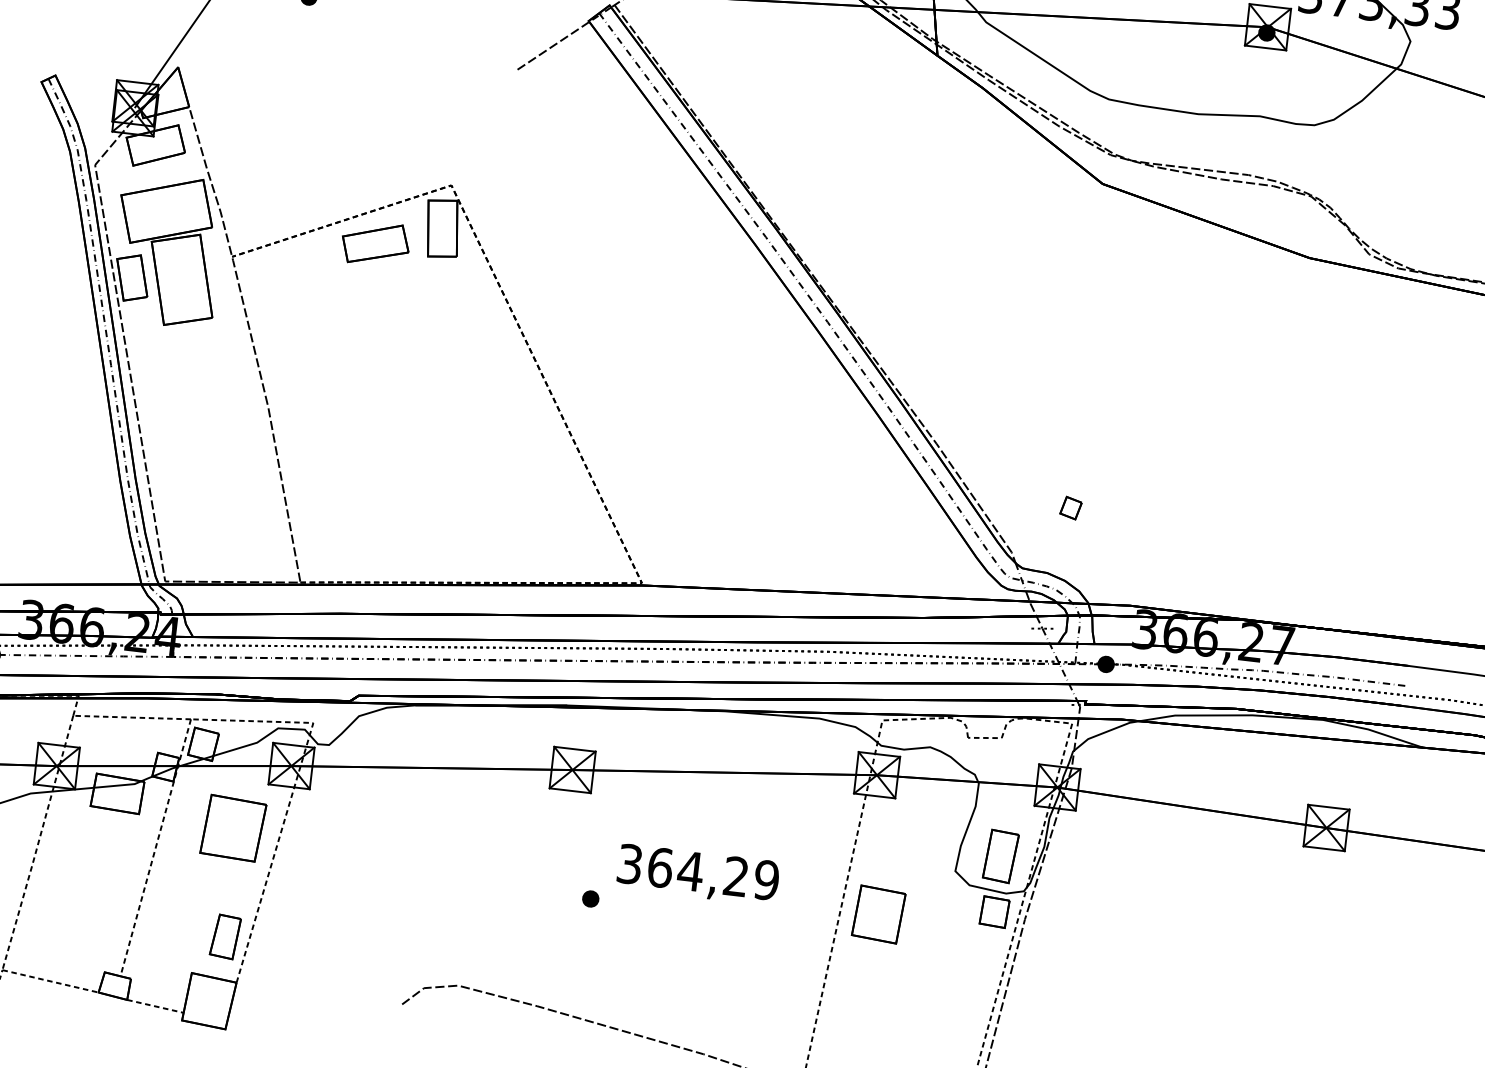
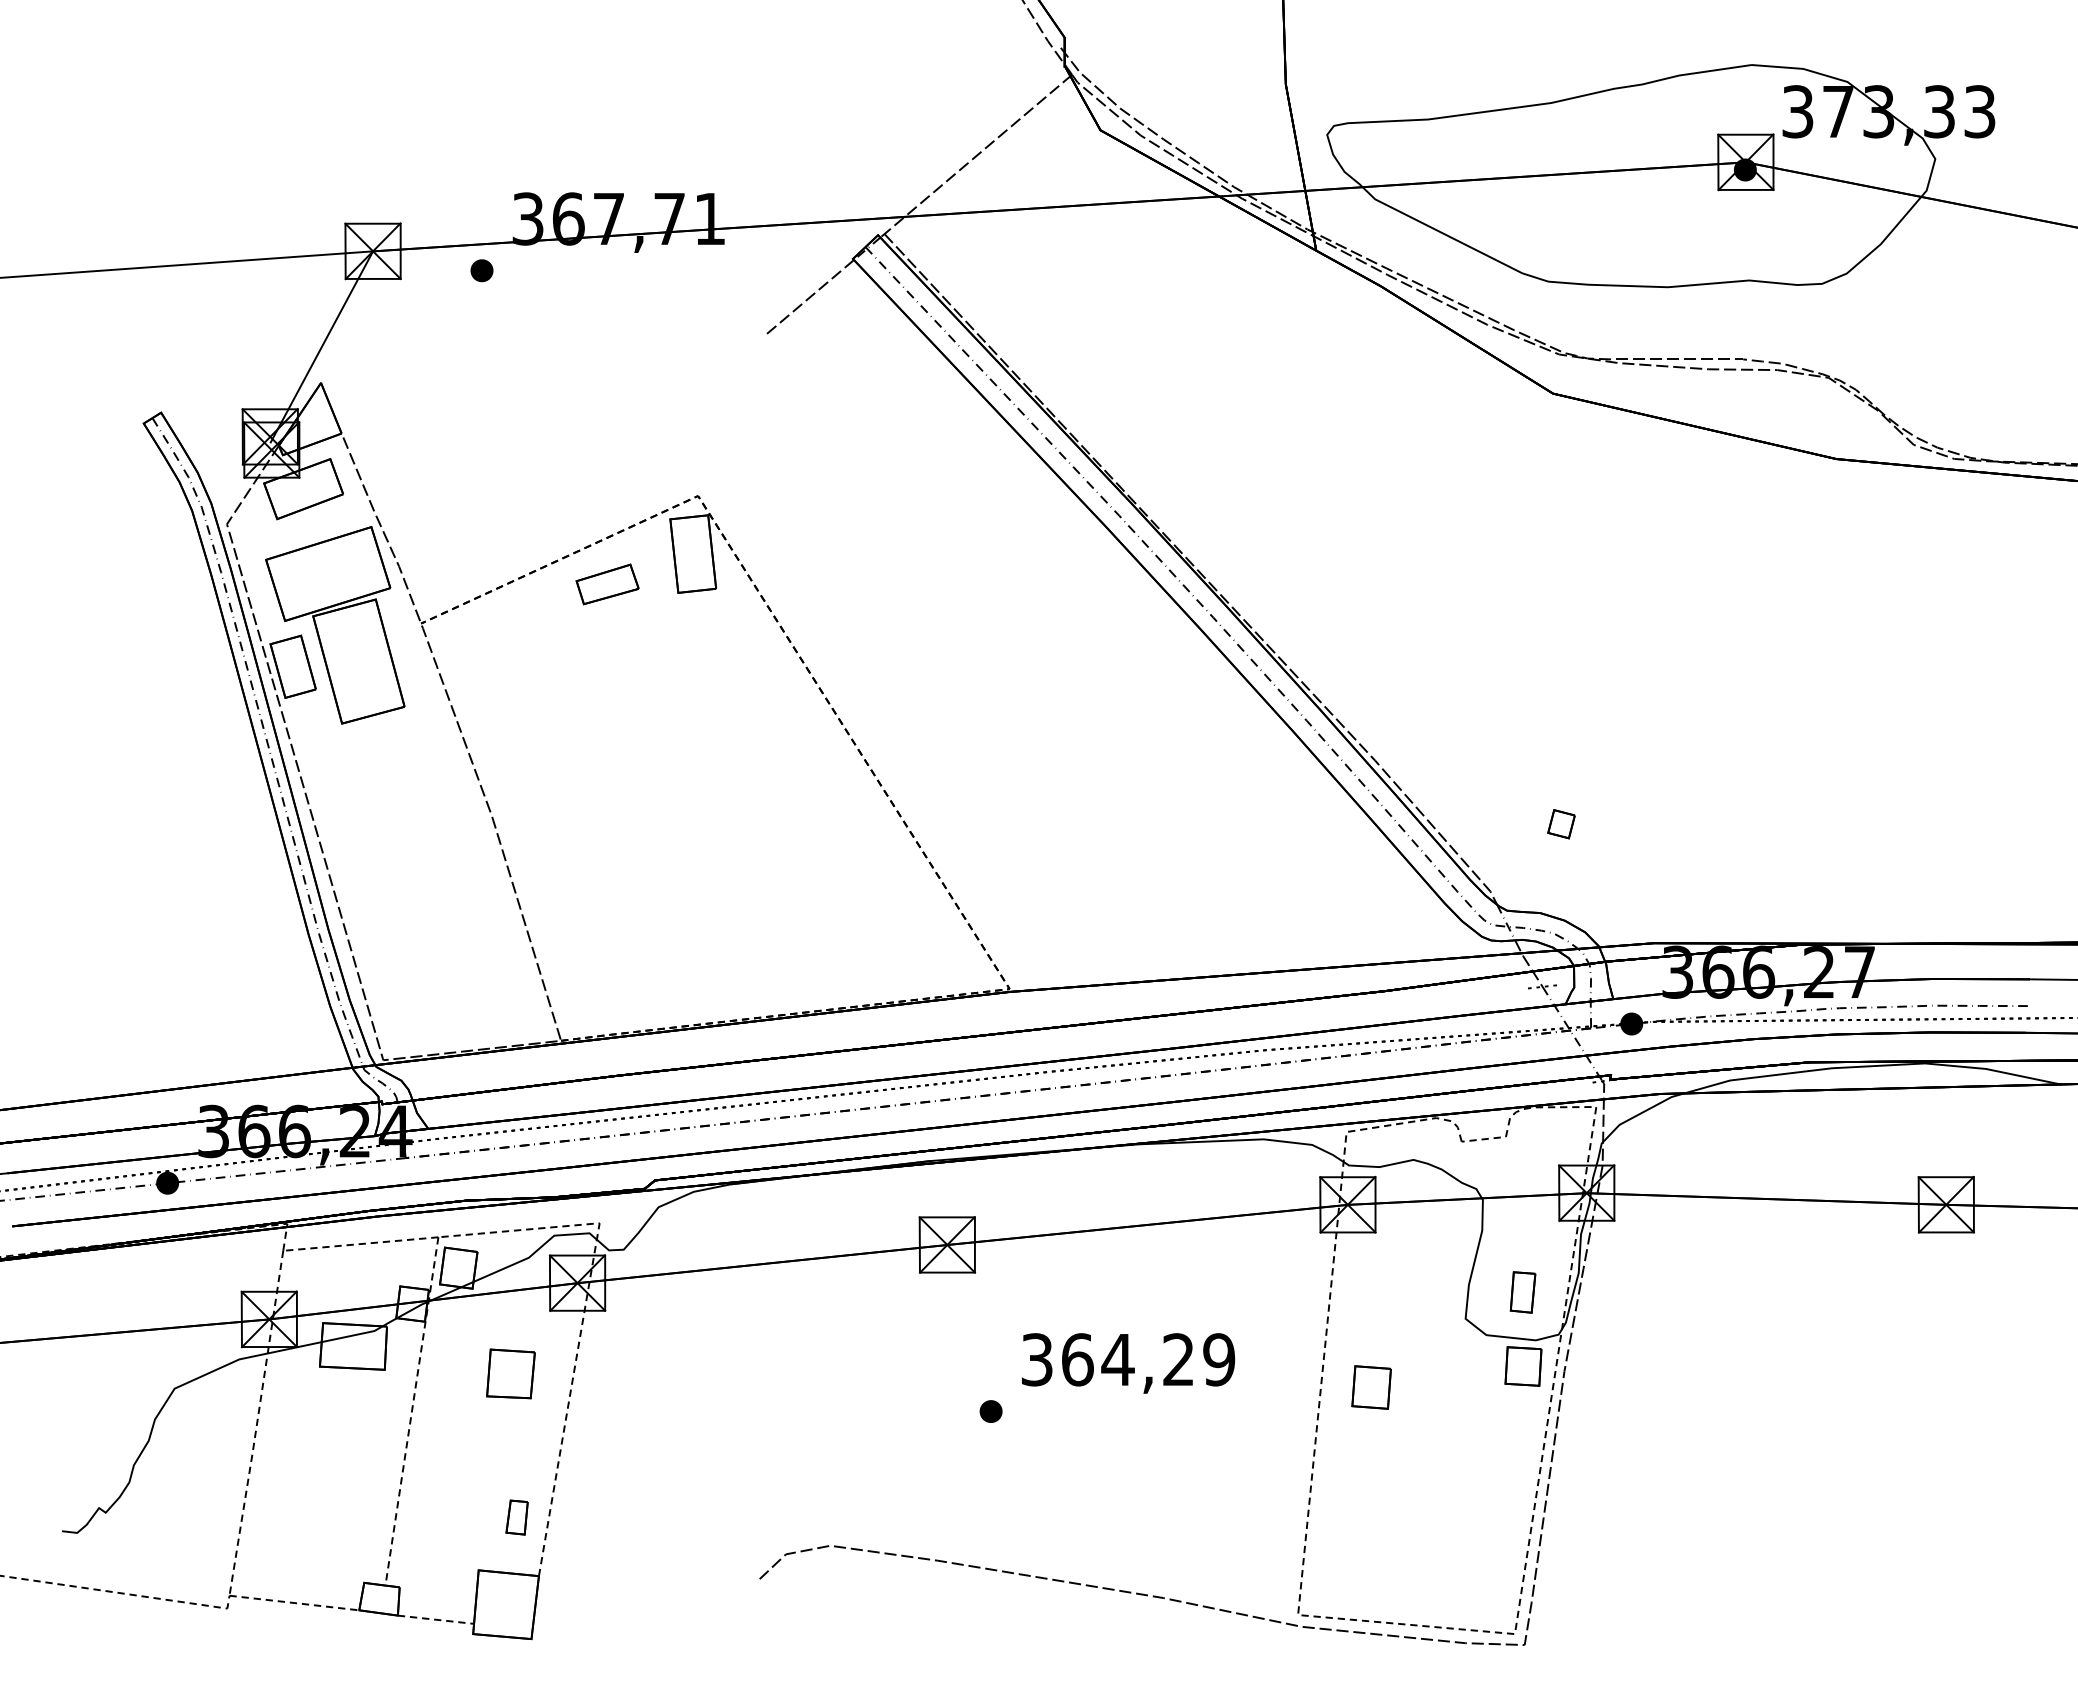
part: (375, 243) -> (607, 584), size x0.7
part: (233, 828) -> (510, 1373), size x0.6
part: (1000, 856) -> (1522, 1292), size x0.6
part: (878, 914) -> (1371, 1387), size x0.6
part: (224, 936) -> (516, 1517), size x0.6

